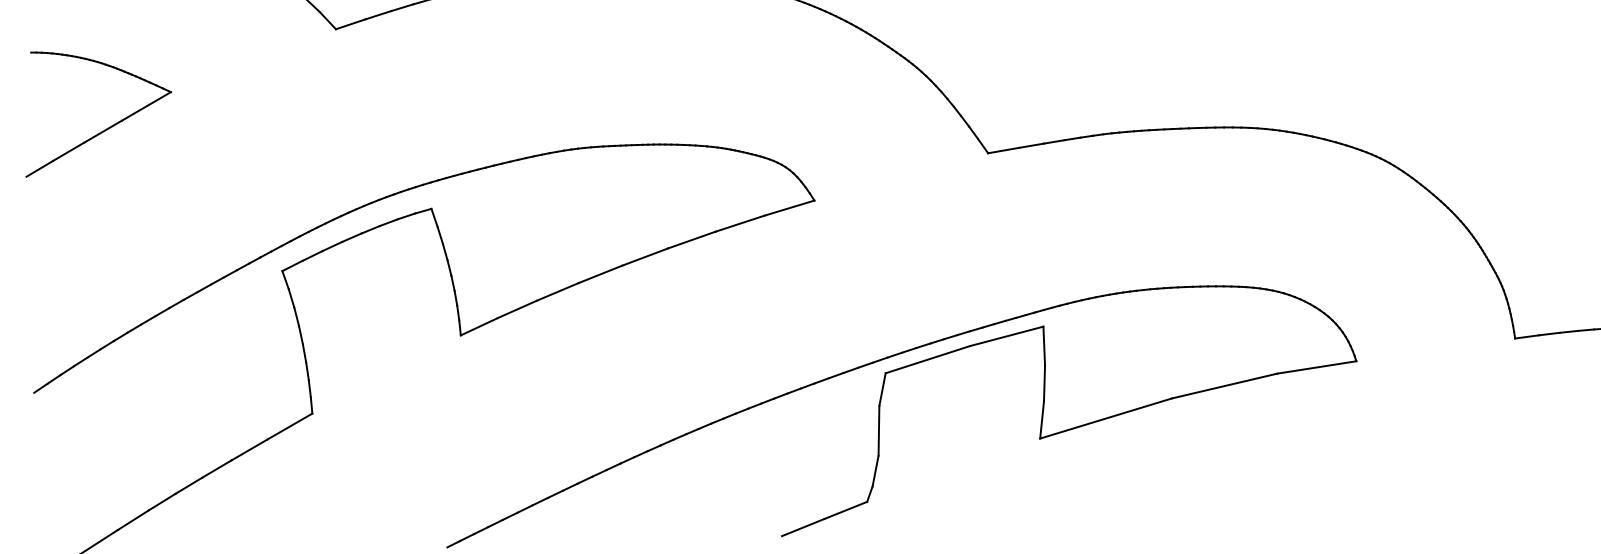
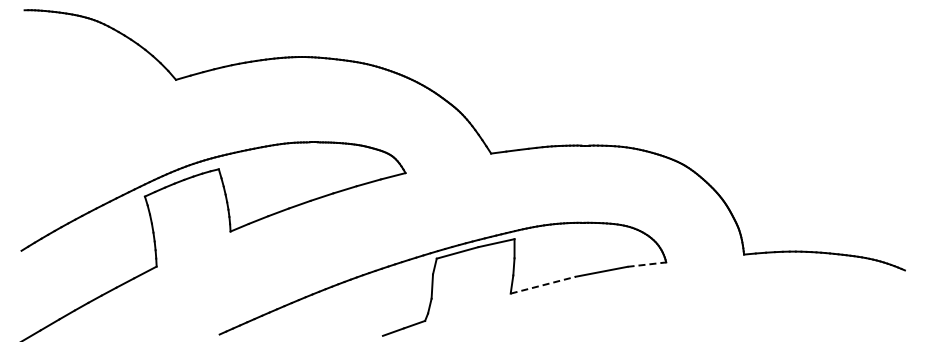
part: (107, 126) -> (62, 122), removed
line: (1318, 367) -> (647, 264), solid -> dashed
line: (1106, 419) -> (543, 285), solid -> dashed

